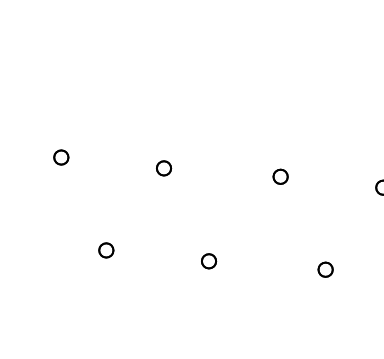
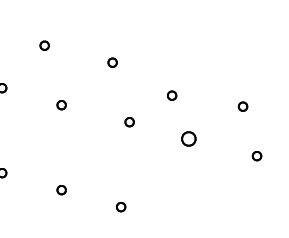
part: (164, 167) -> (172, 95), moved
part: (279, 176) -> (242, 106), moved
part: (209, 261) -> (189, 139), size x1.6

